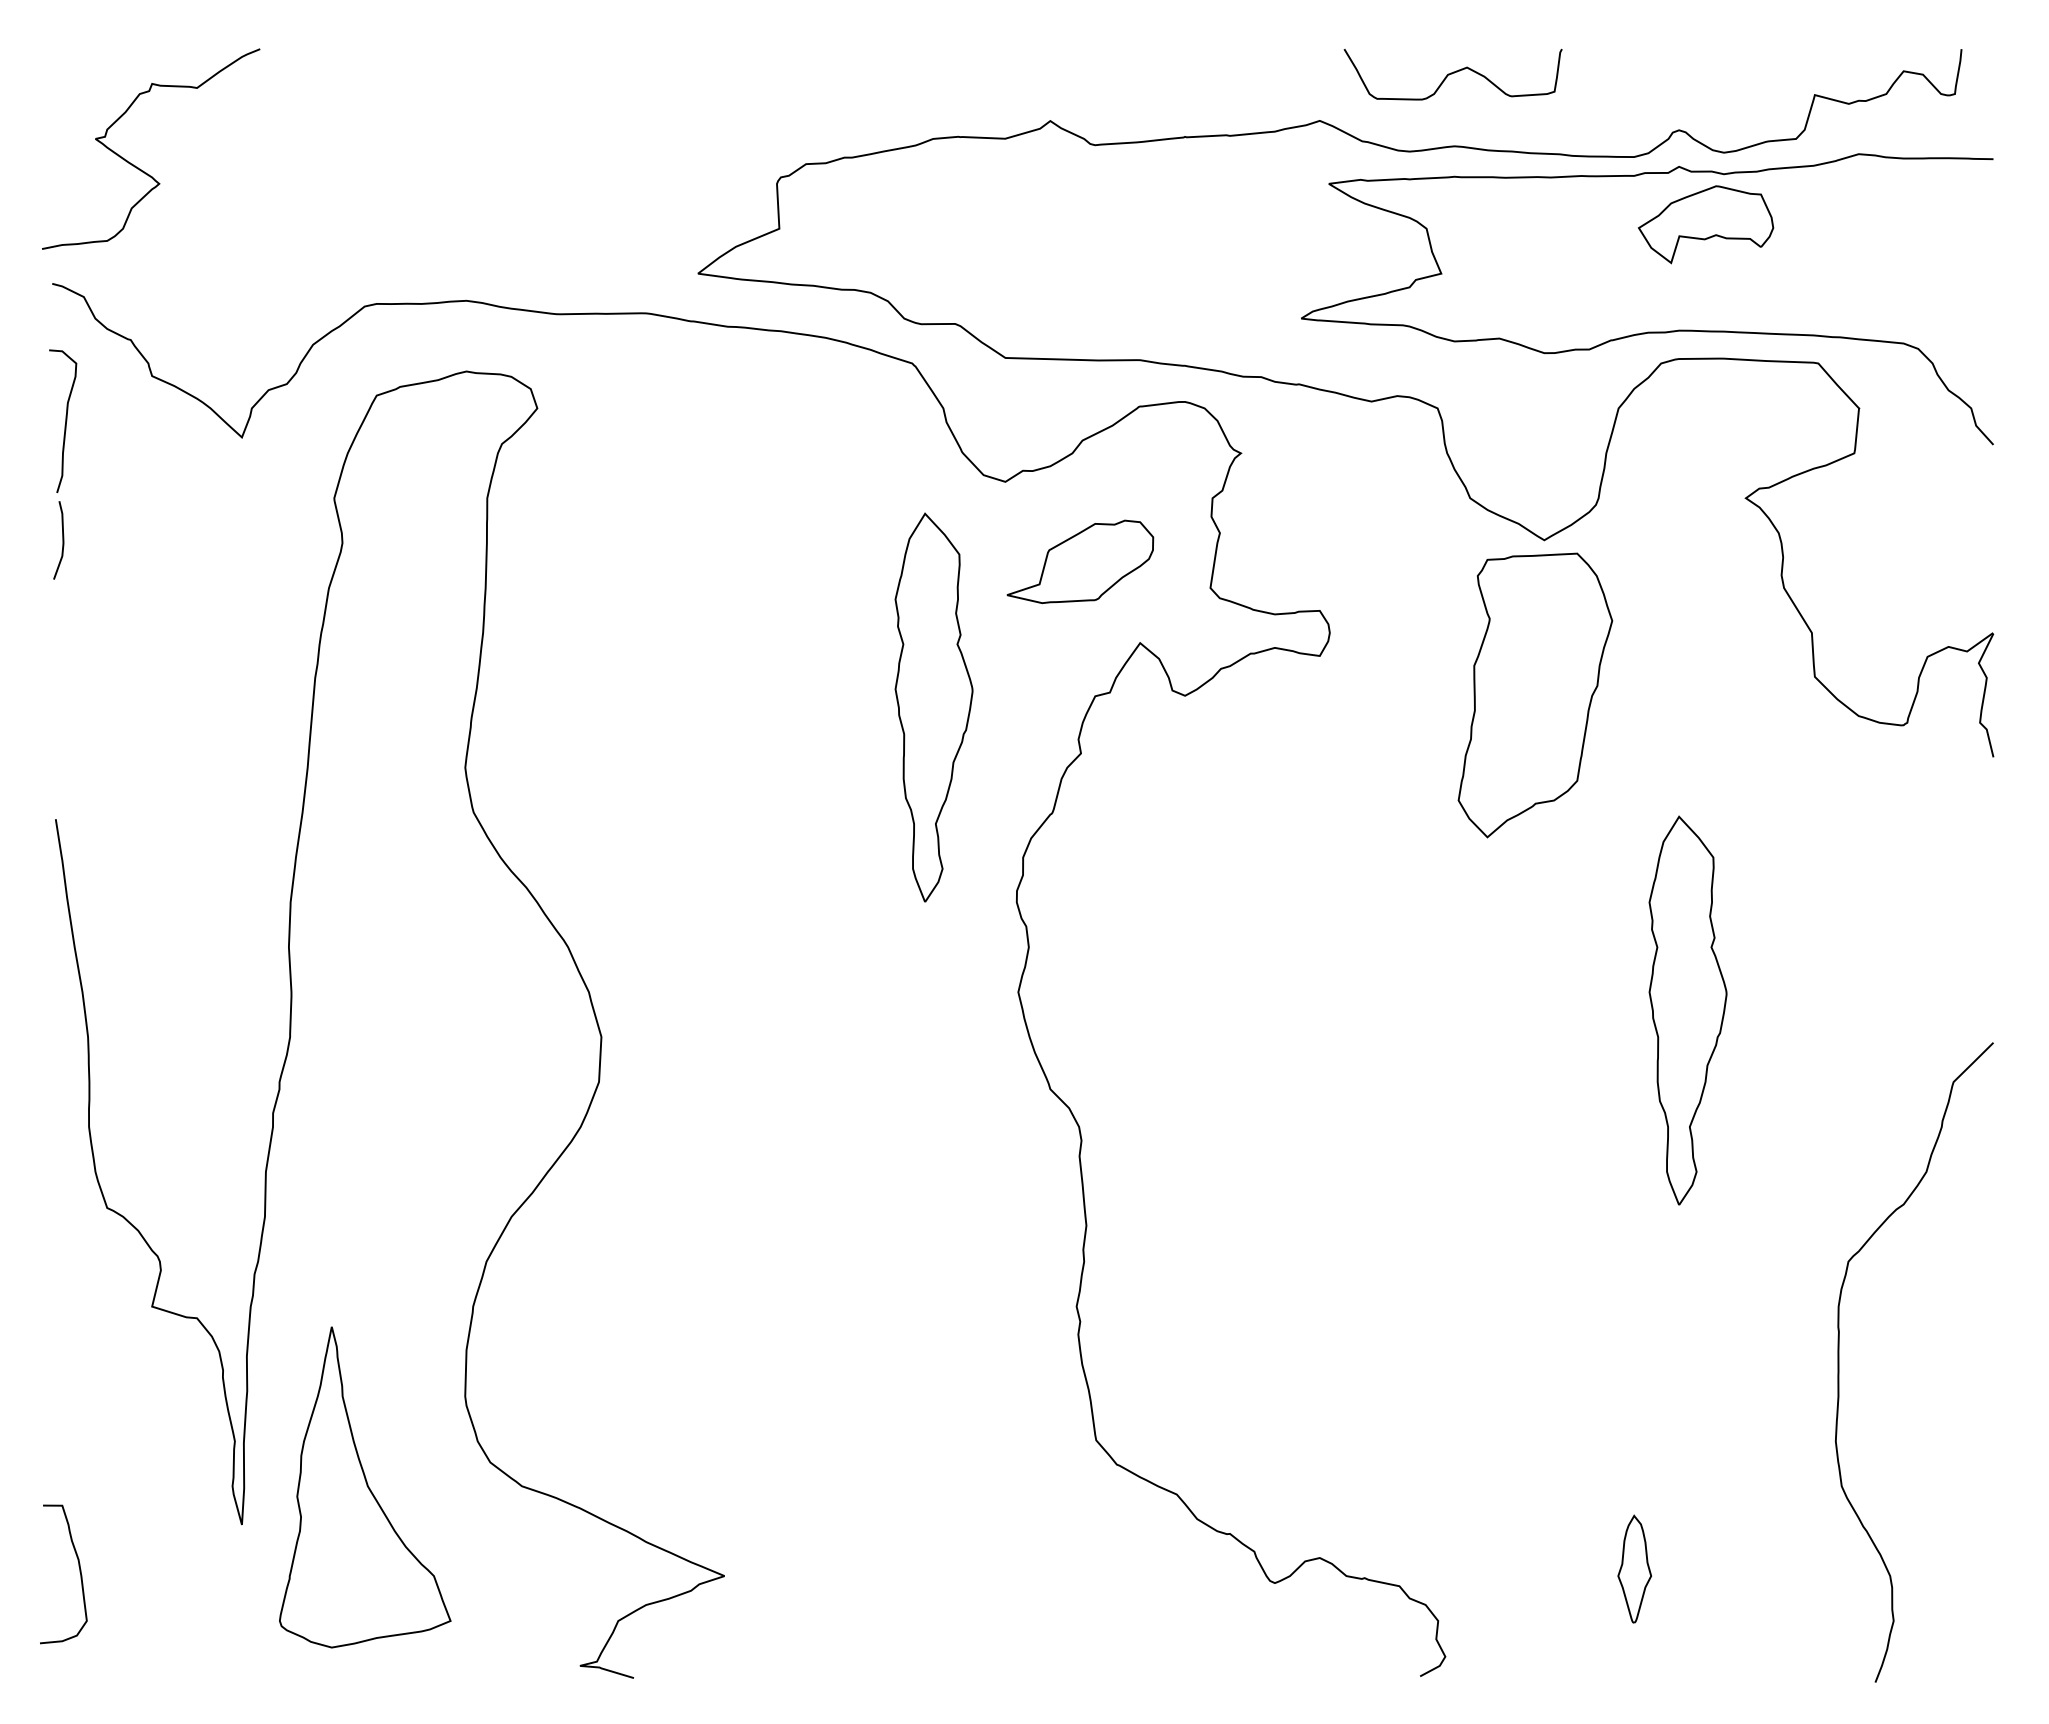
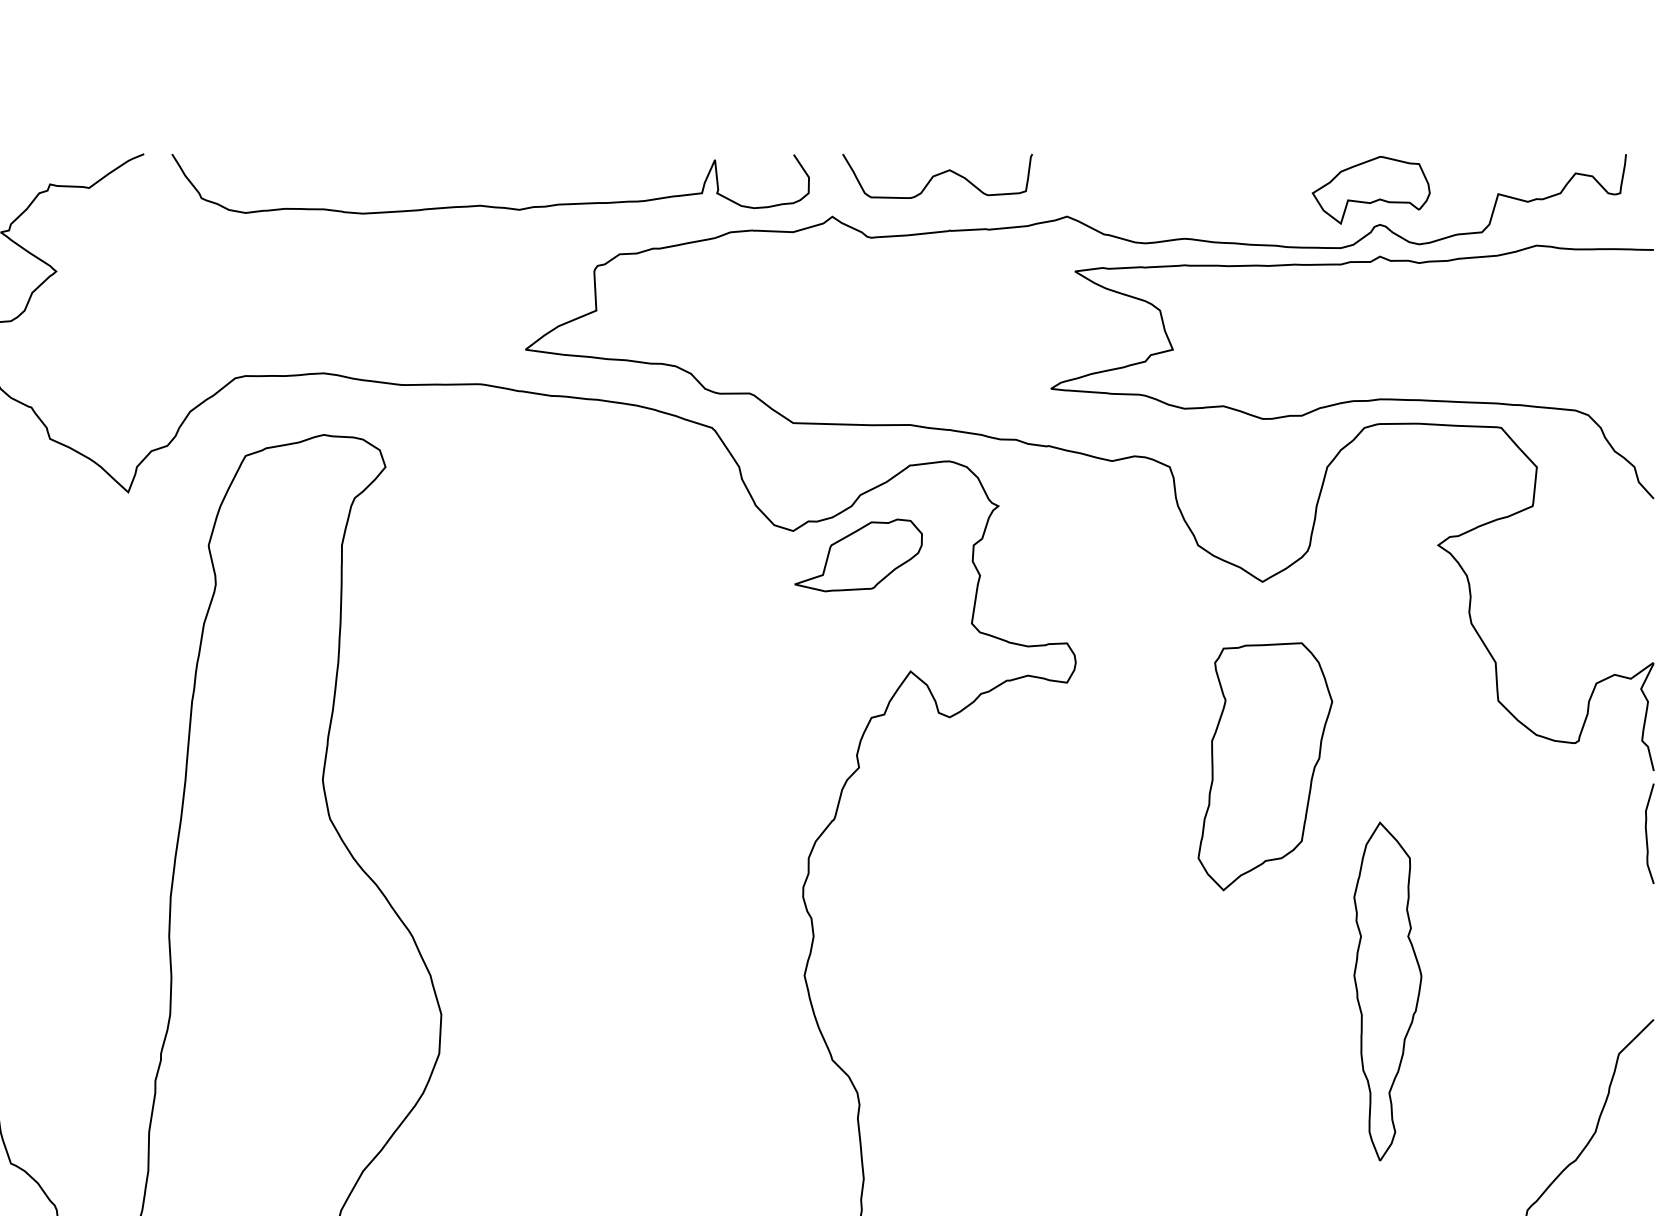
curve: (1452, 74) -> (937, 176), moved
curve: (657, 108) -> (490, 205), added
part: (1705, 224) -> (1370, 190), moved
part: (1080, 561) -> (858, 555), moved
part: (1535, 695) -> (1265, 766), moved
part: (933, 707) -> (730, 727), removed
curve: (1985, 829) -> (1646, 833), added

